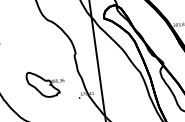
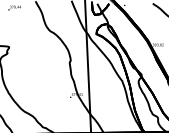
part: (45, 84) -> (43, 83), removed

